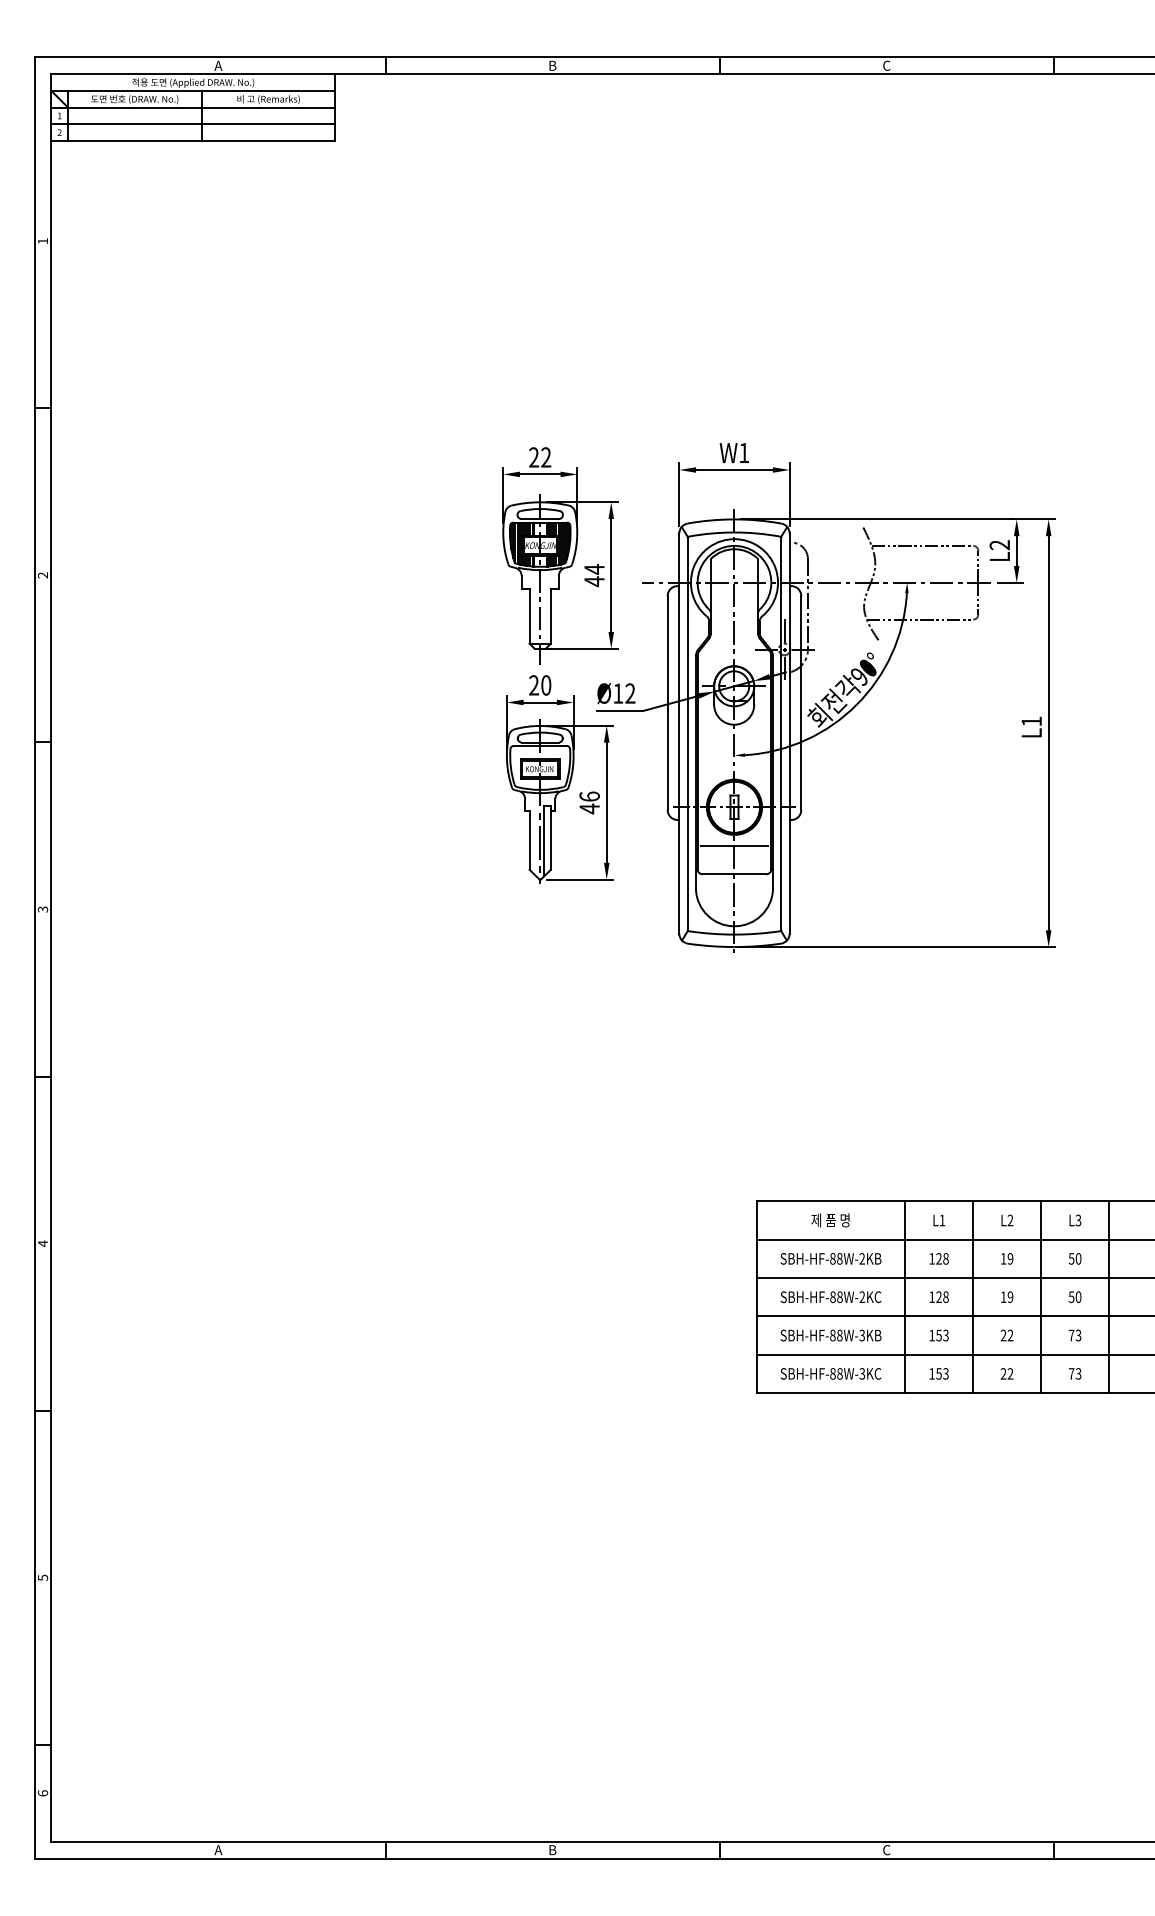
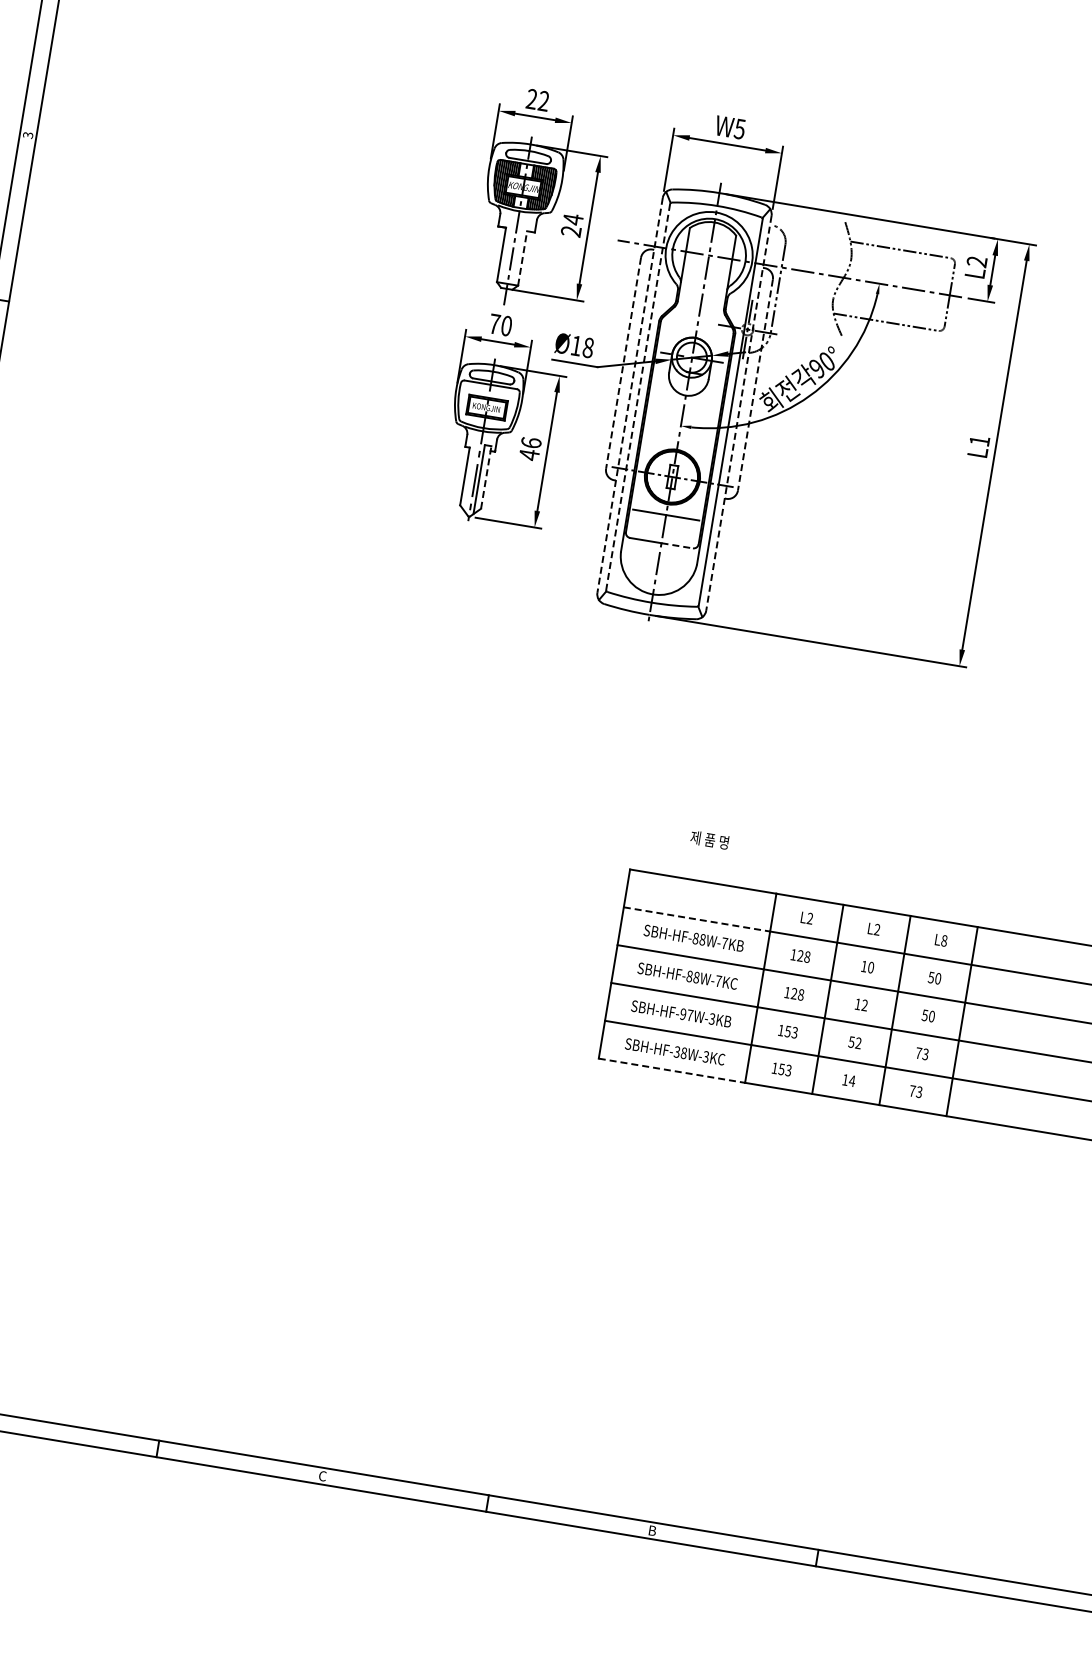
text: (744, 453) -> (740, 129), W1 -> W5
text: (43, 575) -> (28, 135), 2 -> 3
text: (594, 581) -> (571, 231), 44 -> 24
line: (550, 616) -> (522, 258), solid -> dashed
text: (534, 685) -> (495, 324), 20 -> 70
text: (630, 693) -> (588, 347), Ø12 -> Ø18
line: (667, 703) -> (623, 363), solid -> dashed
line: (801, 703) -> (755, 385), solid -> dashed
line: (687, 733) -> (638, 396), solid -> dashed
line: (679, 734) -> (630, 396), solid -> dashed
line: (789, 734) -> (738, 414), solid -> dashed
line: (550, 838) -> (485, 477), solid -> dashed
line: (750, 874) -> (677, 545), solid -> dashed
text: (830, 1220) -> (709, 840), moved
text: (942, 1220) -> (810, 918), L1 -> L2
text: (1078, 1220) -> (944, 940), L3 -> L8
line: (831, 1239) -> (697, 919), solid -> dashed
text: (862, 1258) -> (725, 943), SBH-HF-88W-2KB -> SBH-HF-88W-7KB
text: (1010, 1258) -> (871, 967), 19 -> 10
text: (862, 1296) -> (718, 980), SBH-HF-88W-2KC -> SBH-HF-88W-7KC
text: (1010, 1297) -> (864, 1005), 19 -> 12
text: (836, 1335) -> (686, 1014), SBH-HF-88W-3KB -> SBH-HF-97W-3KB
text: (1003, 1335) -> (851, 1042), 22 -> 52
text: (832, 1373) -> (676, 1051), SBH-HF-88W-3KC -> SBH-HF-38W-3KC
text: (1006, 1373) -> (848, 1080), 22 -> 14
line: (831, 1393) -> (672, 1071), solid -> dashed
text: (552, 1850) -> (322, 1476), B -> C
text: (886, 1850) -> (652, 1531), C -> B

